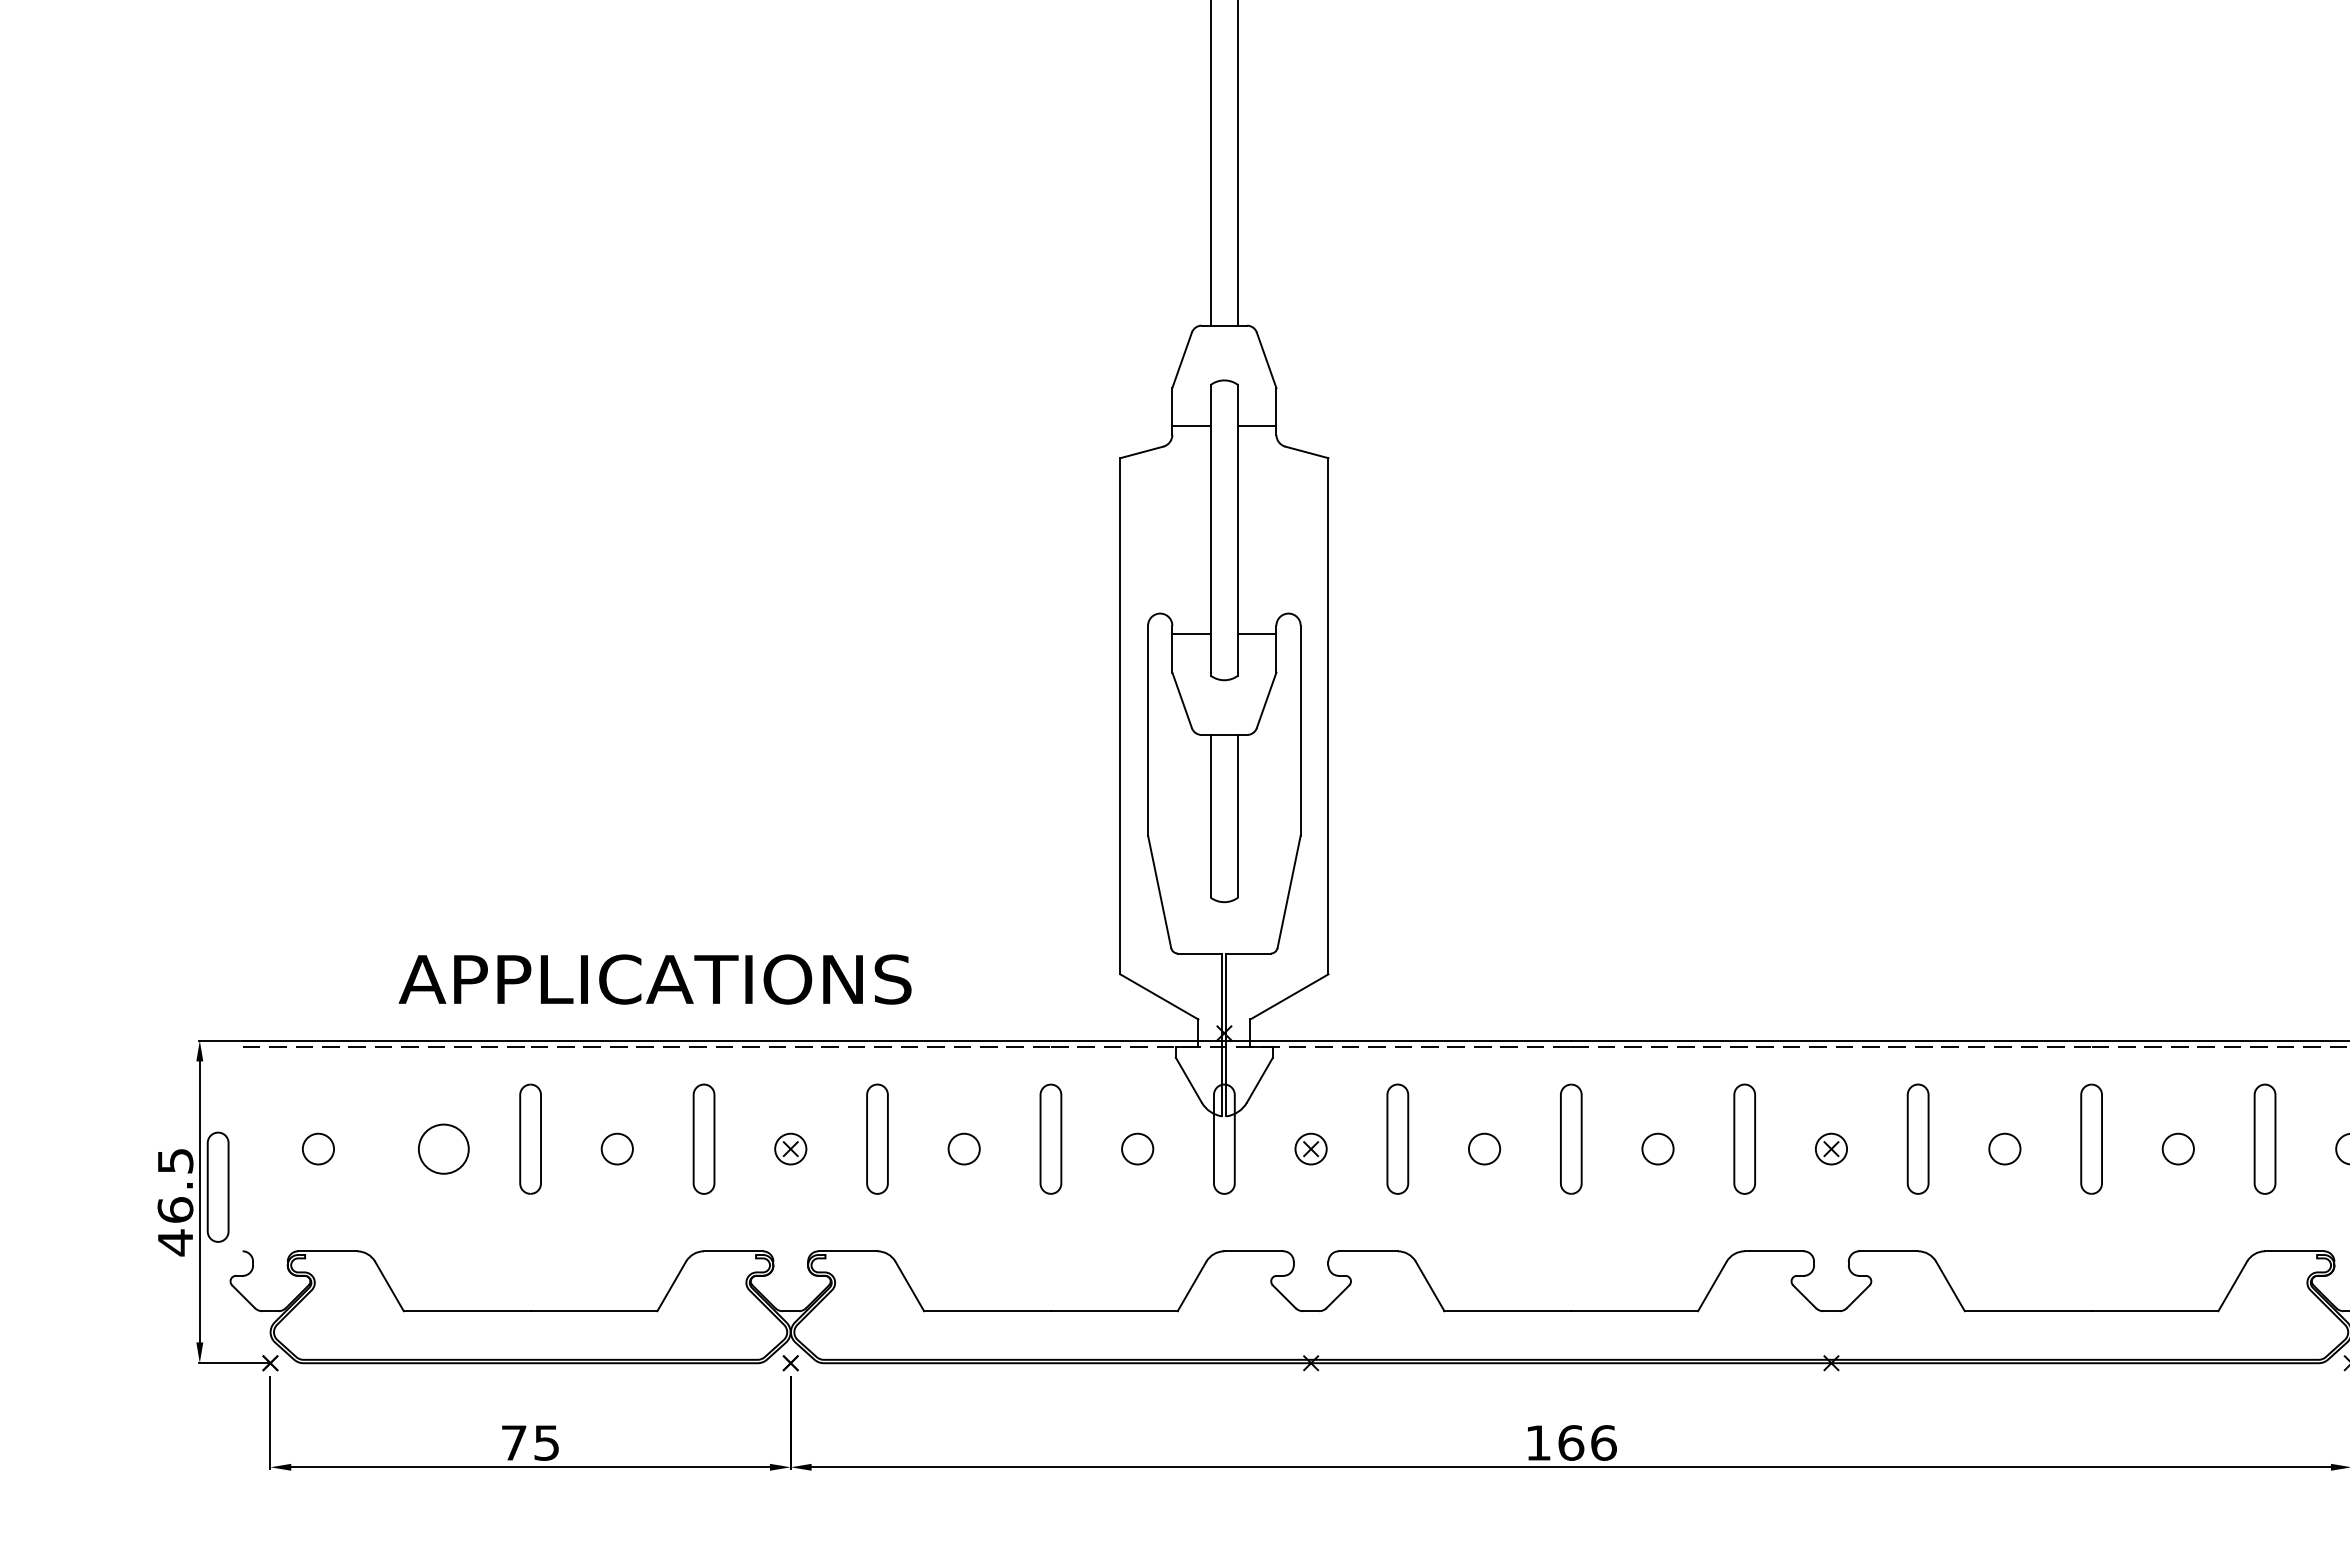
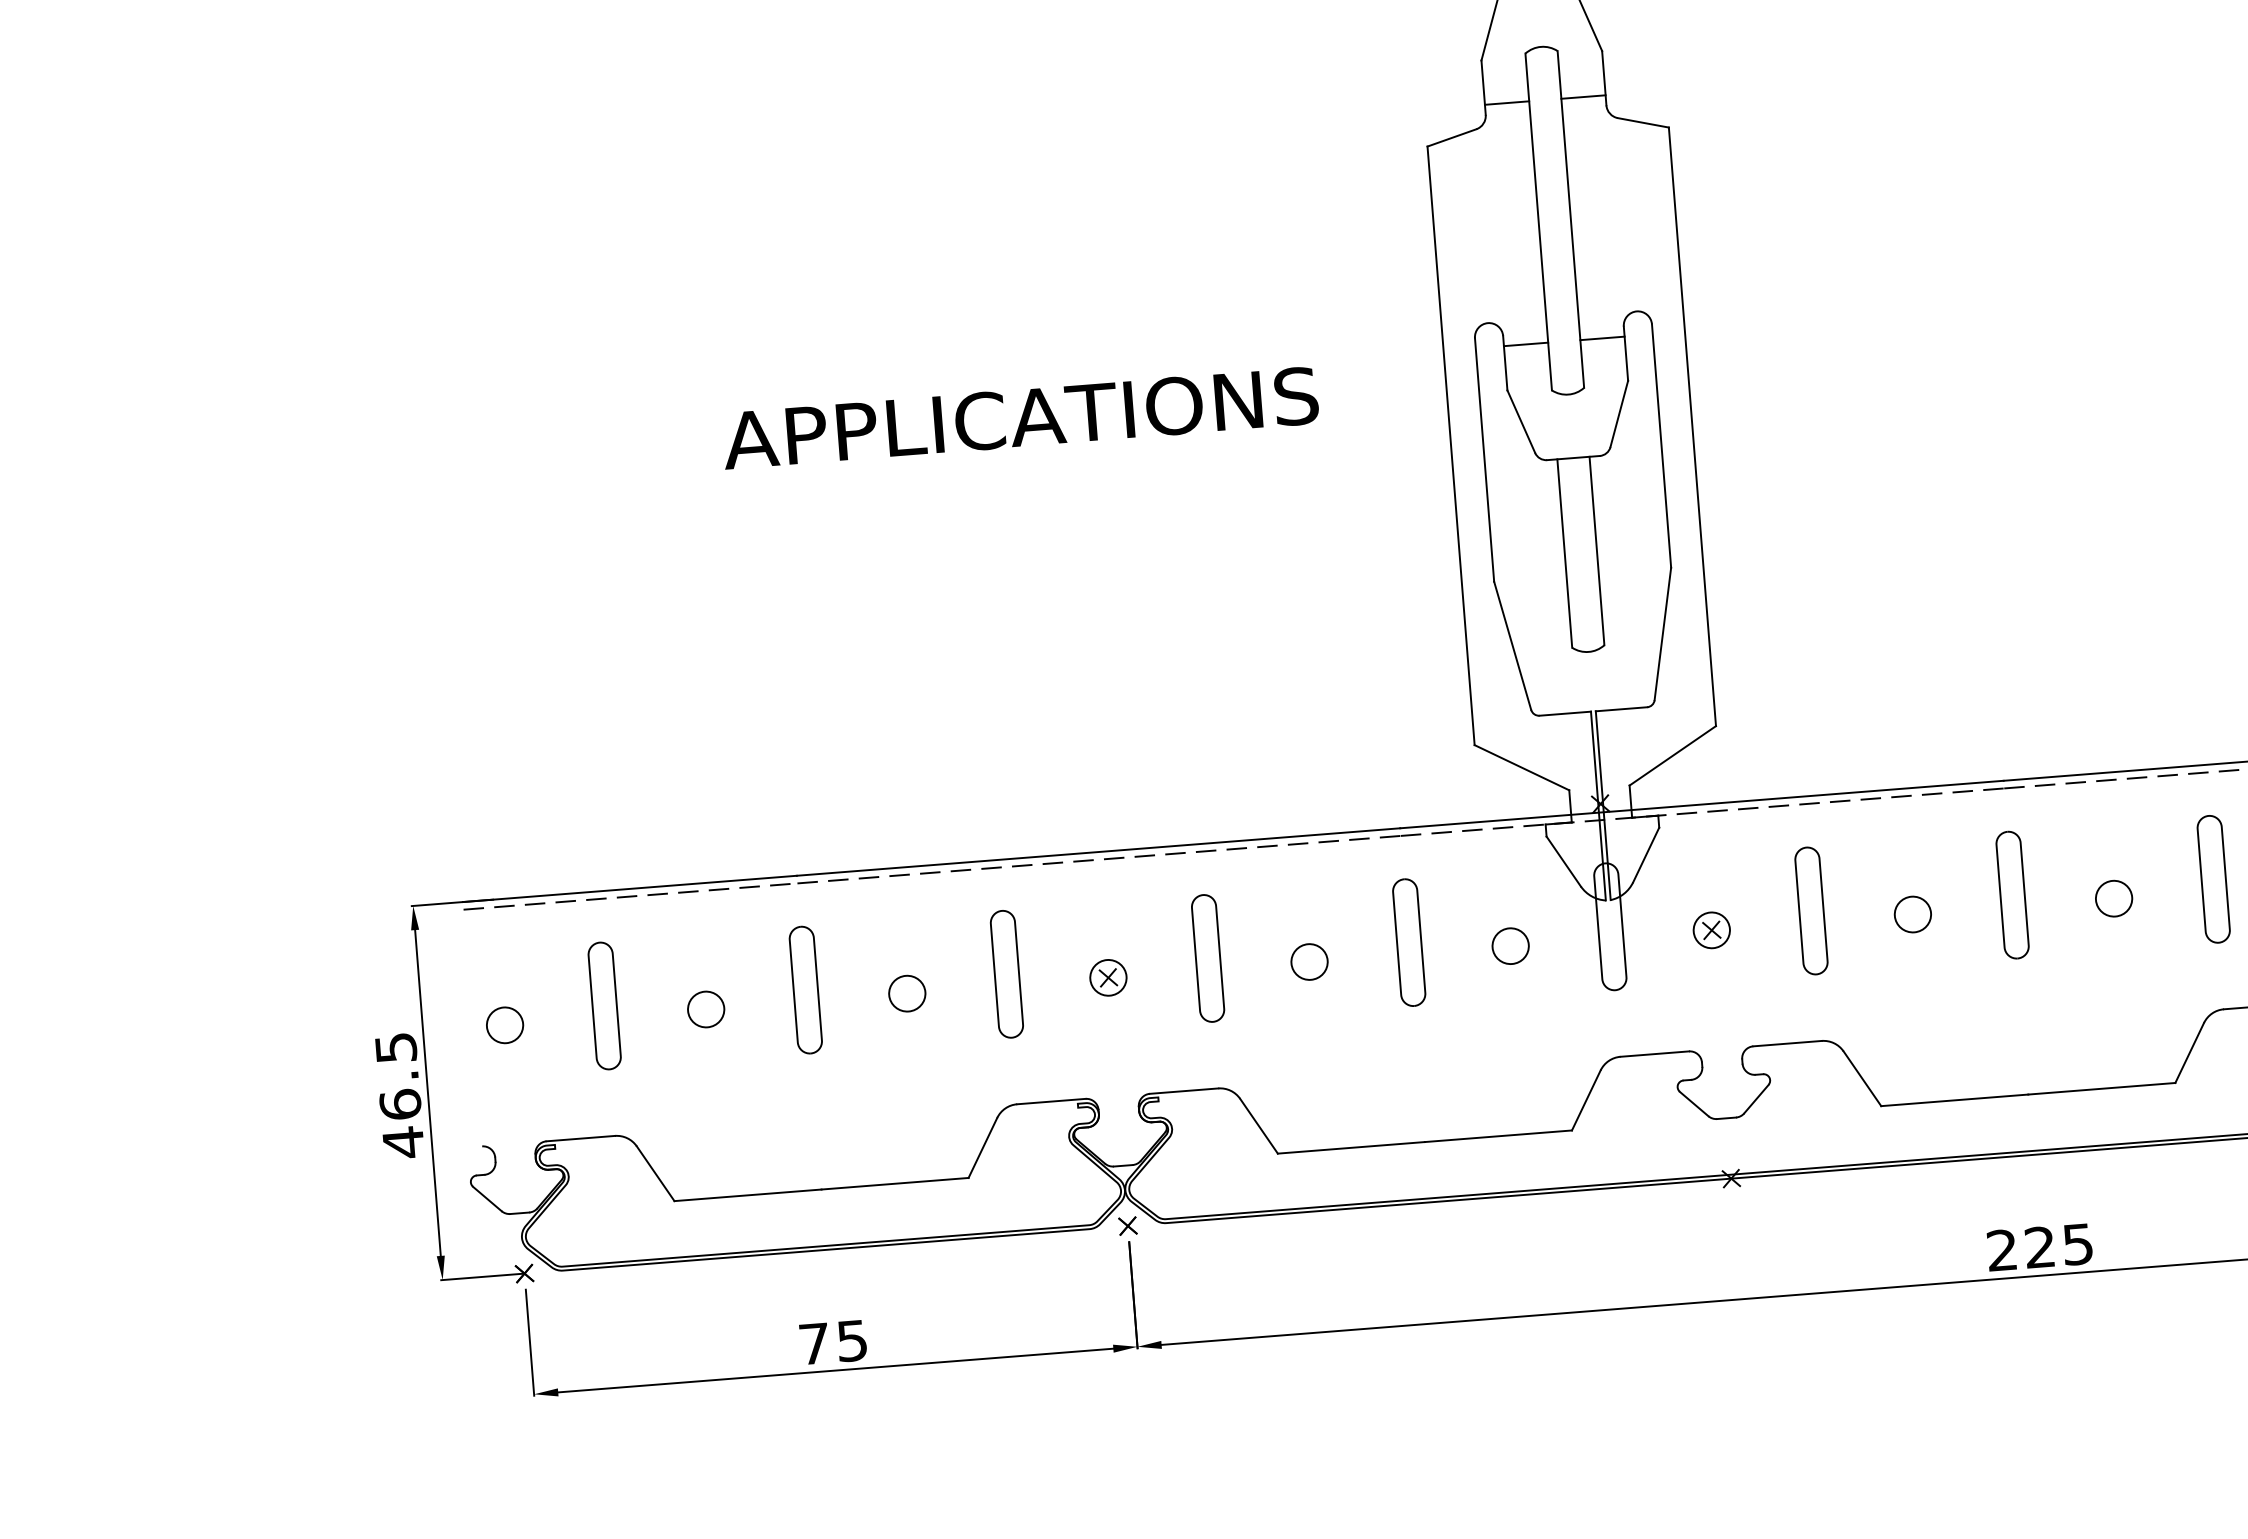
text: (654, 979) -> (1019, 418), moved
part: (318, 1148) -> (505, 1024), moved
part: (443, 1148) -> (705, 1008), size x0.62
part: (217, 1186) -> (603, 1005), moved
text: (1571, 1442) -> (2040, 1246), 166 -> 225

